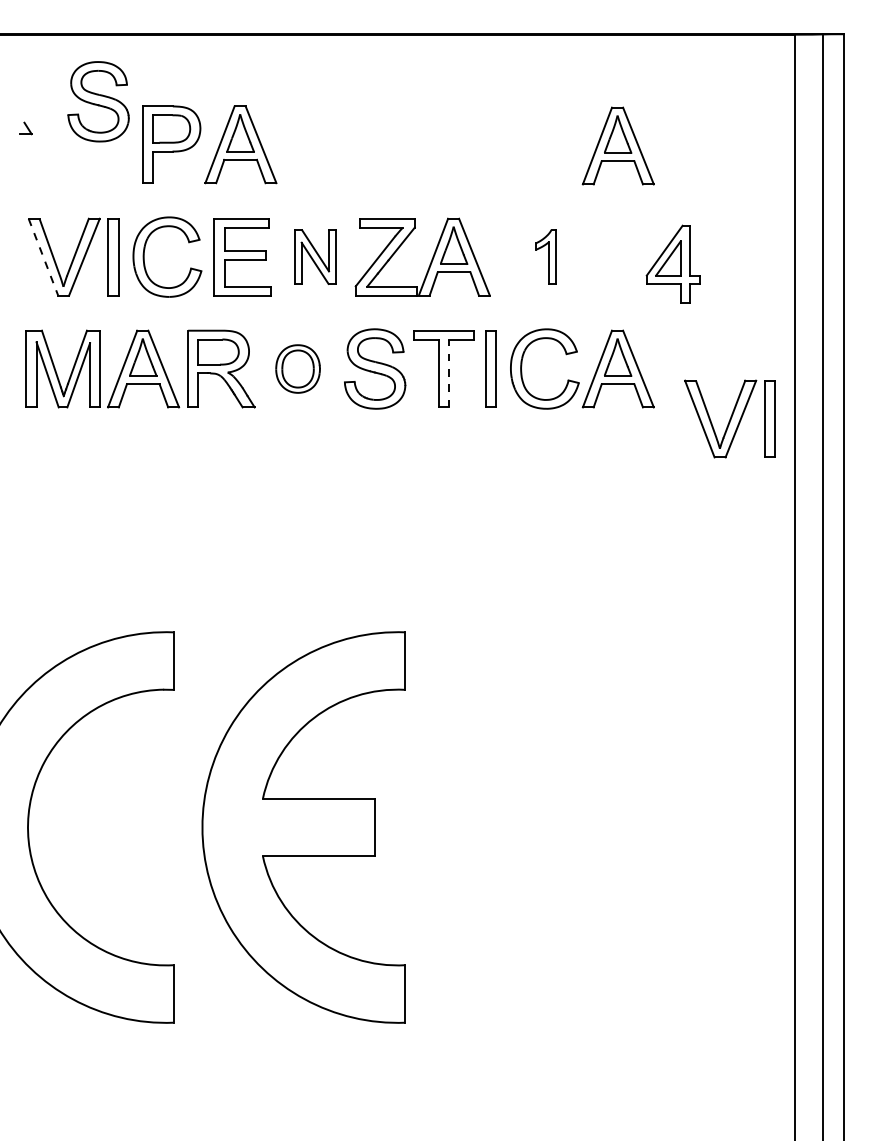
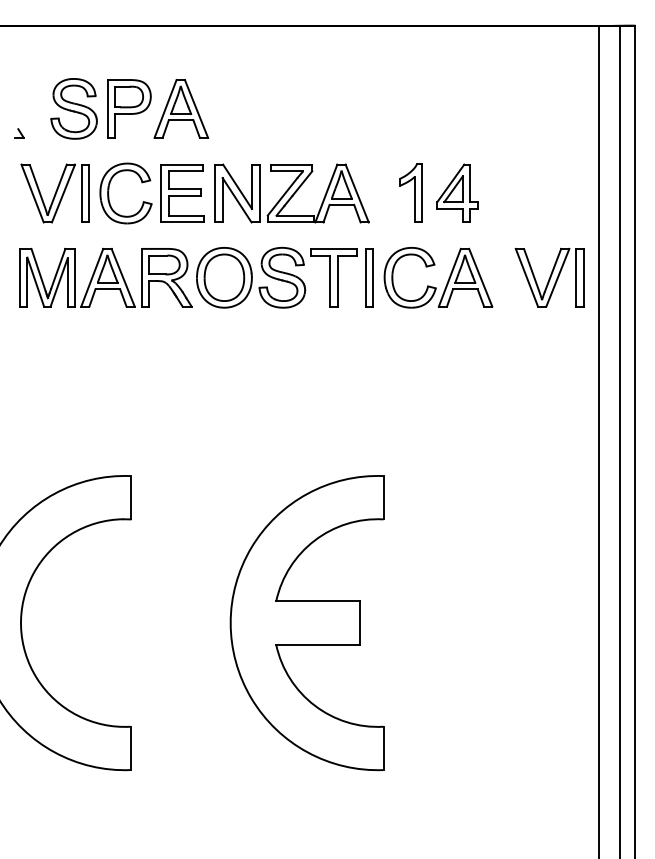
part: (98, 101) -> (74, 108), moved
part: (25, 128) -> (19, 133), moved
part: (617, 145) -> (464, 109), removed
part: (315, 256) -> (237, 193), size x1.43
part: (545, 256) -> (410, 193), size x1.43
line: (43, 257) -> (32, 193), dashed -> solid
part: (672, 263) -> (456, 193), moved
part: (297, 368) -> (223, 277), size x1.67
line: (449, 373) -> (338, 281), dashed -> solid
part: (729, 418) -> (549, 277), moved
part: (303, 827) -> (306, 623), moved

